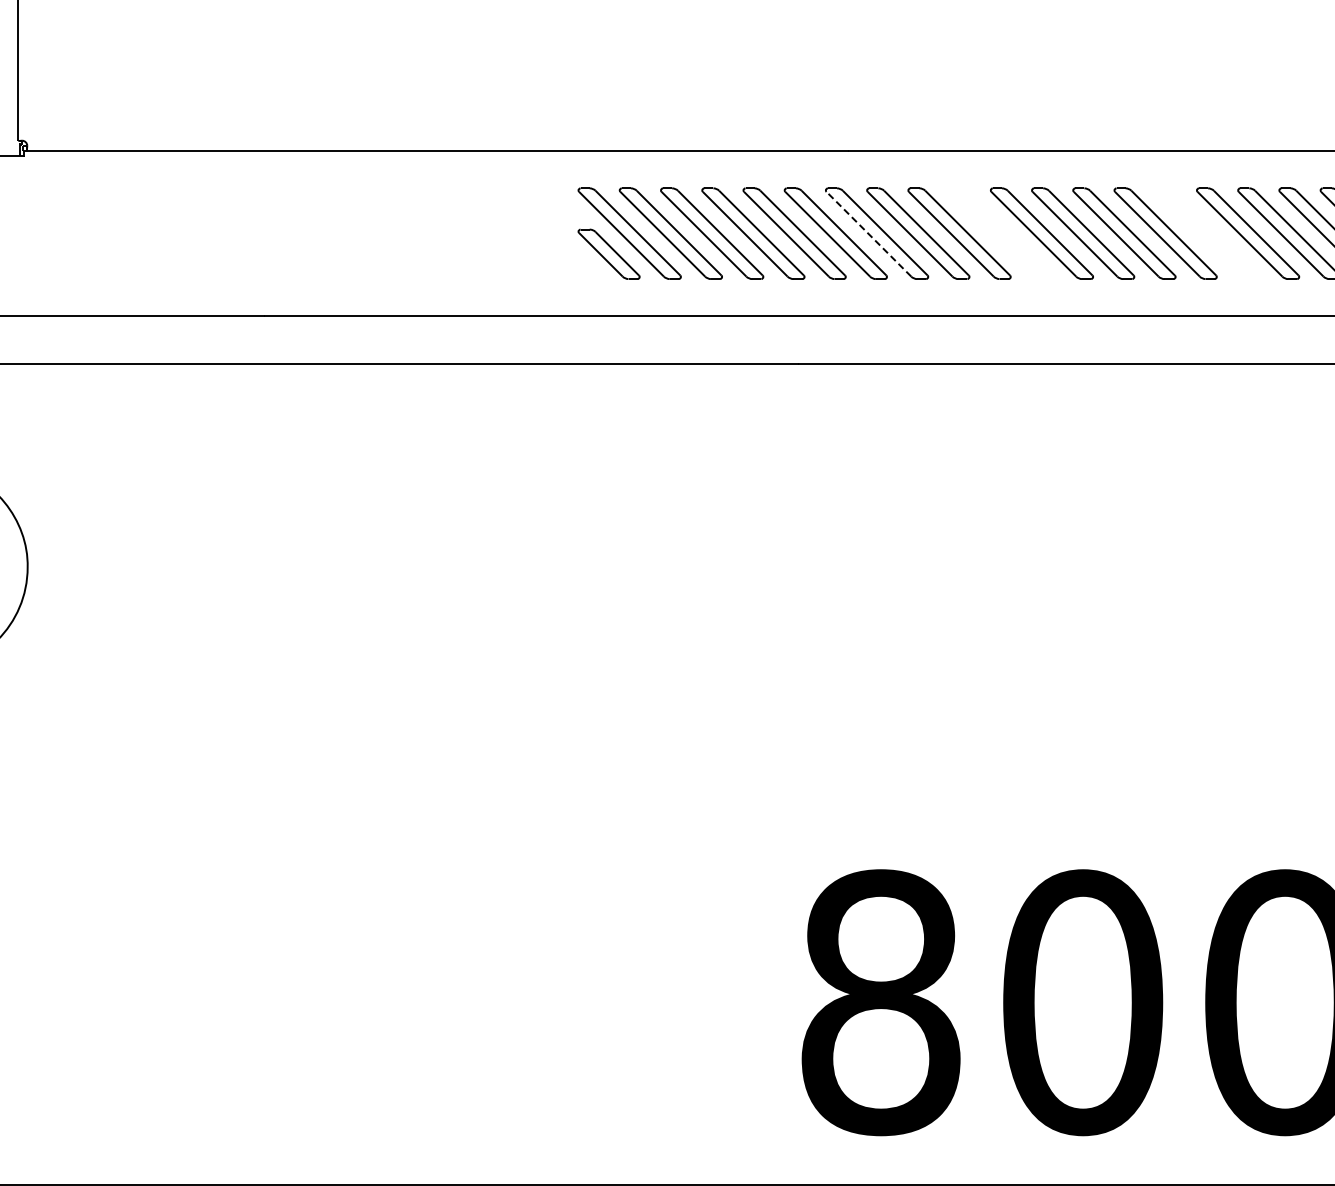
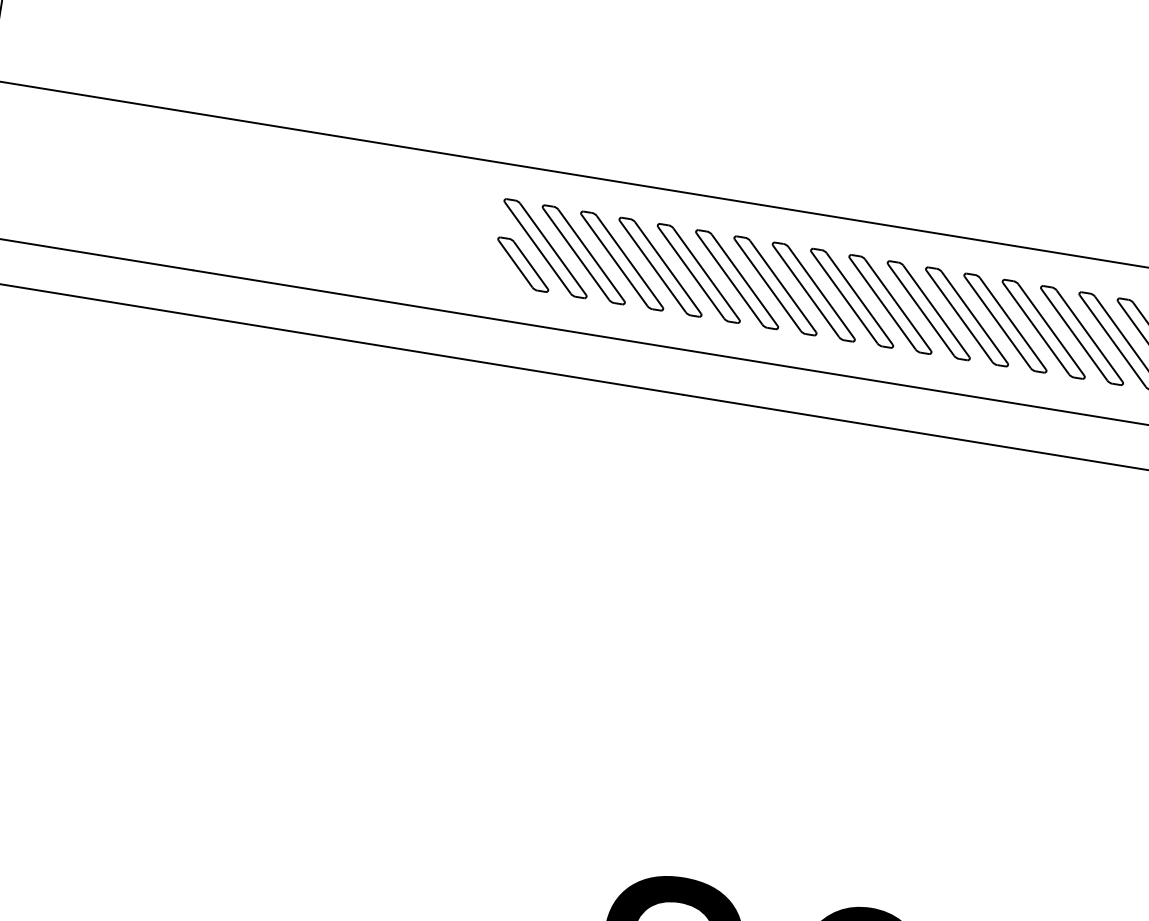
part: (1000, 233) -> (890, 304), added
part: (1206, 233) -> (1081, 335), added
line: (868, 234) -> (767, 285), dashed -> solid

